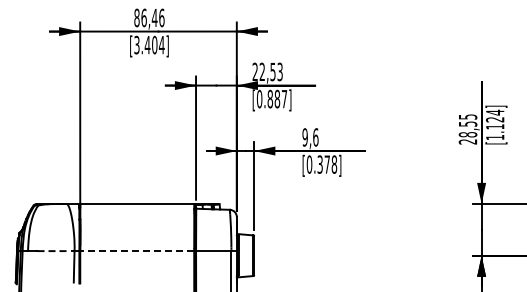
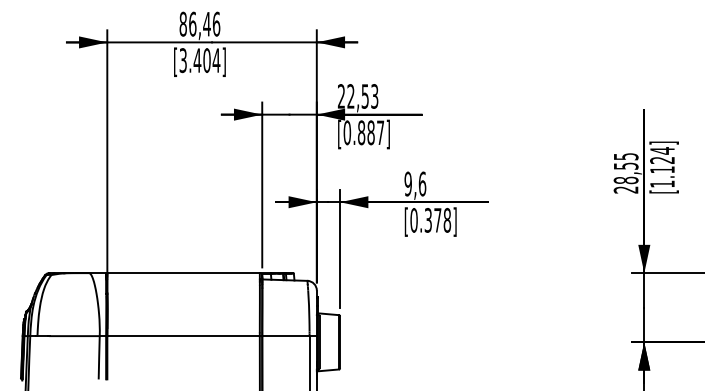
line: (56, 251) -> (75, 336), dashed -> solid
line: (137, 251) -> (183, 336), dashed -> solid

